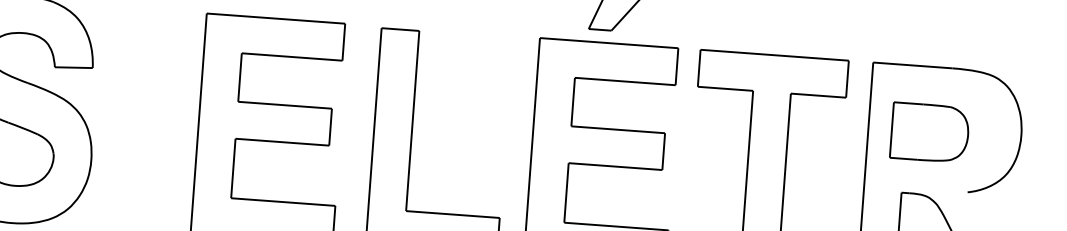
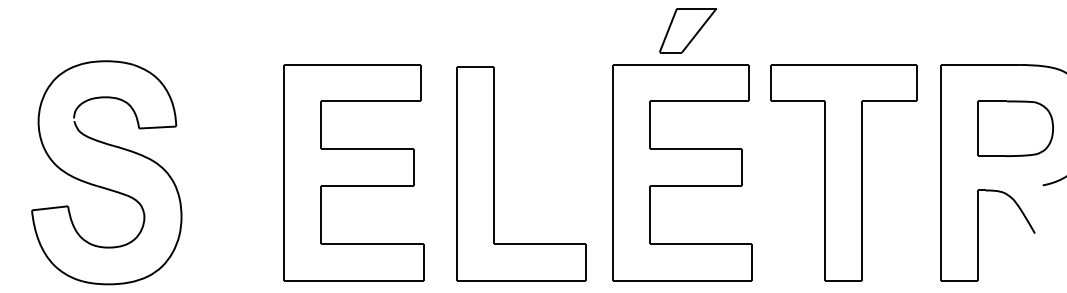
part: (929, 132) -> (1015, 128), moved

